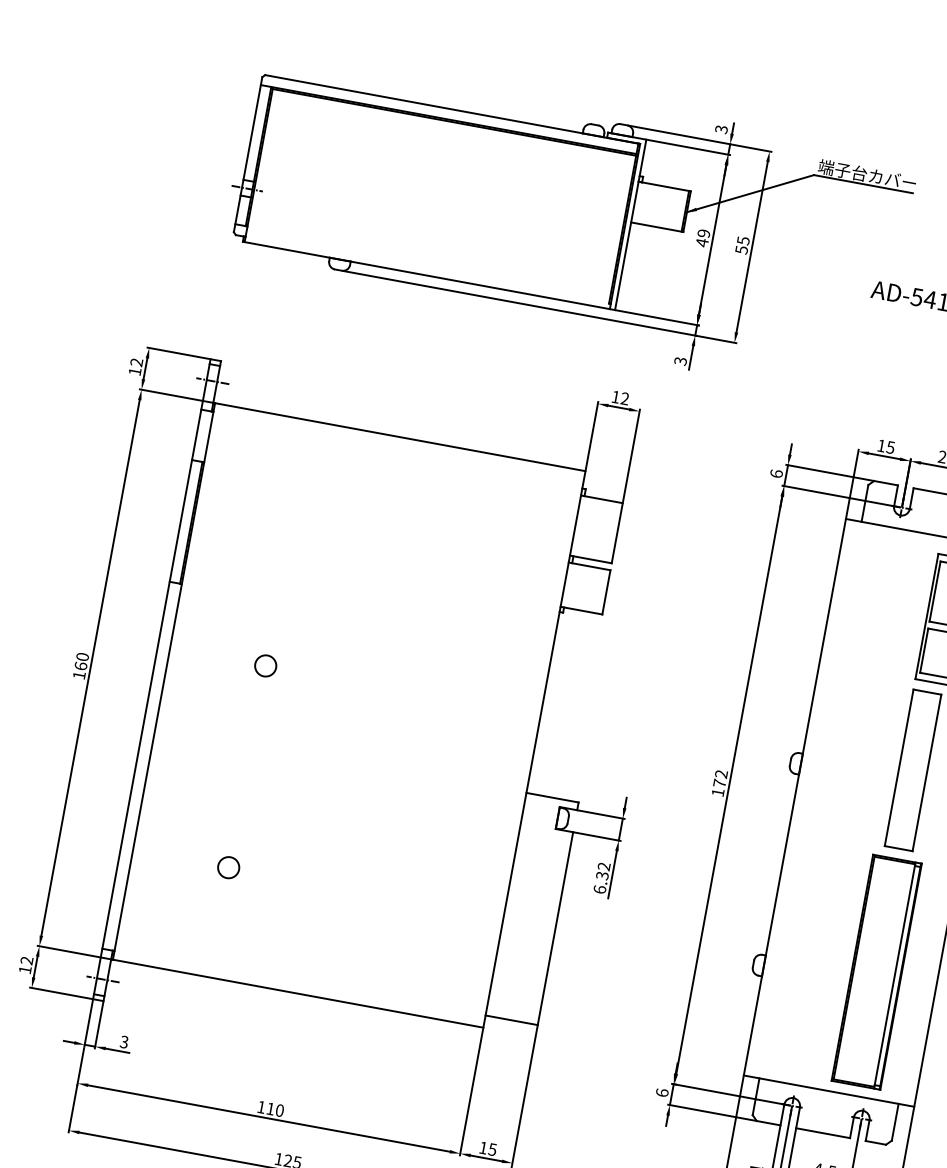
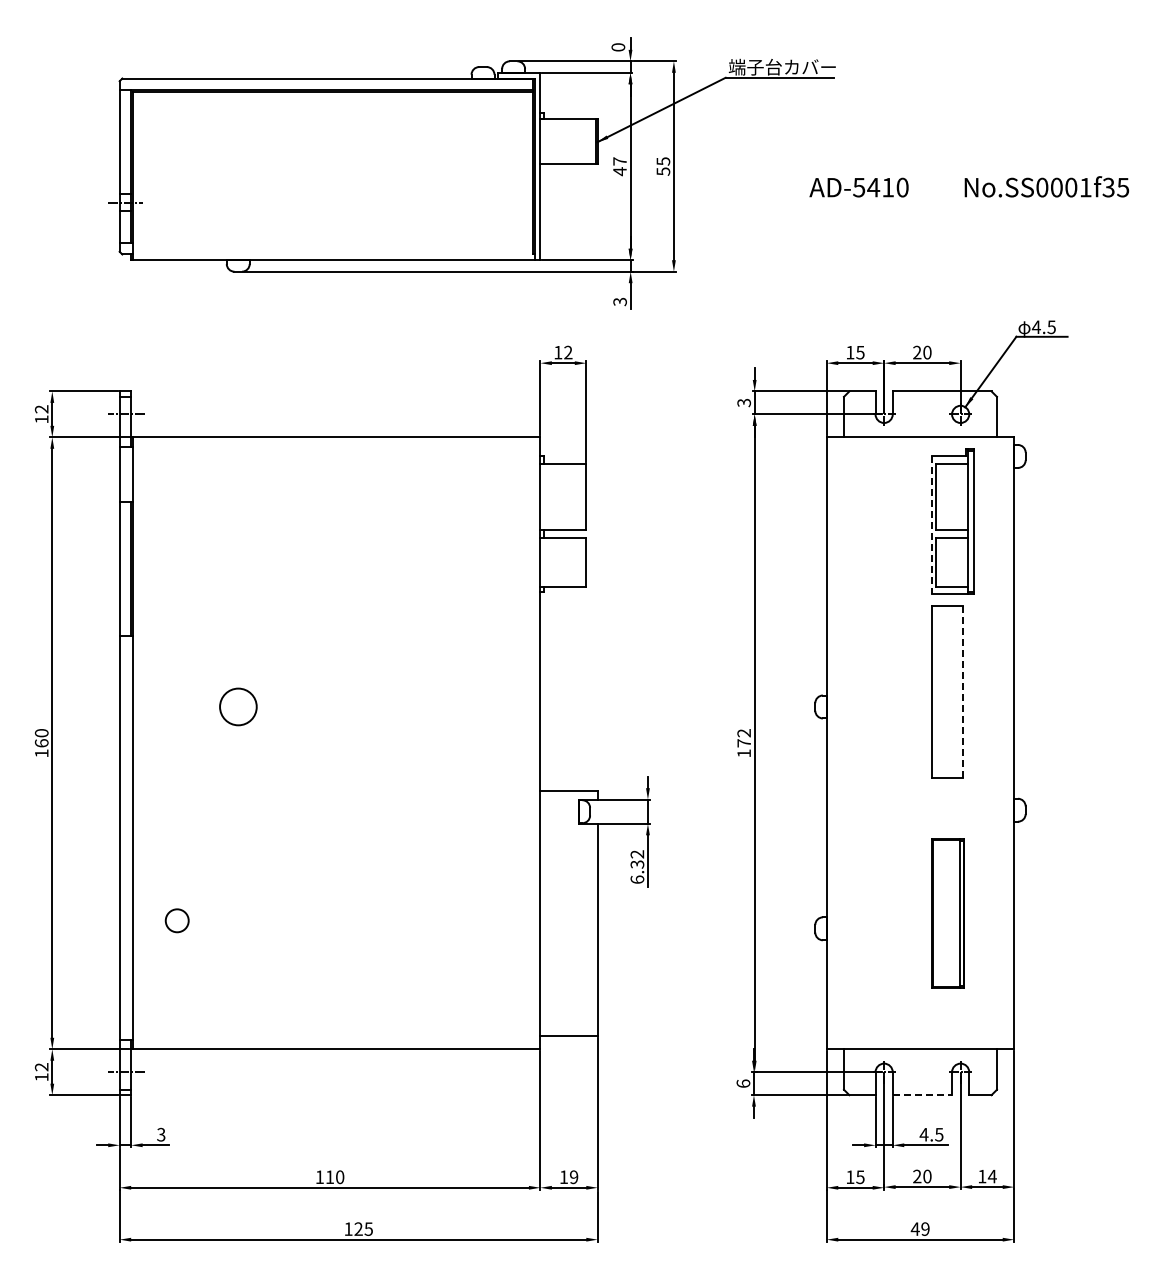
text: (721, 129) -> (618, 47), 3 -> 0
text: (703, 233) -> (619, 161), 49 -> 47
text: (776, 473) -> (743, 402), 6 -> 3
line: (926, 616) -> (931, 525), solid -> dashed
circle: (265, 665) -> (237, 706), size x1.6
line: (926, 773) -> (962, 692), solid -> dashed
circle: (228, 867) -> (176, 920), moved
part: (876, 972) -> (947, 913), size x0.6
line: (823, 1133) -> (922, 1095), solid -> dashed
text: (492, 1148) -> (573, 1176), 15 -> 19

